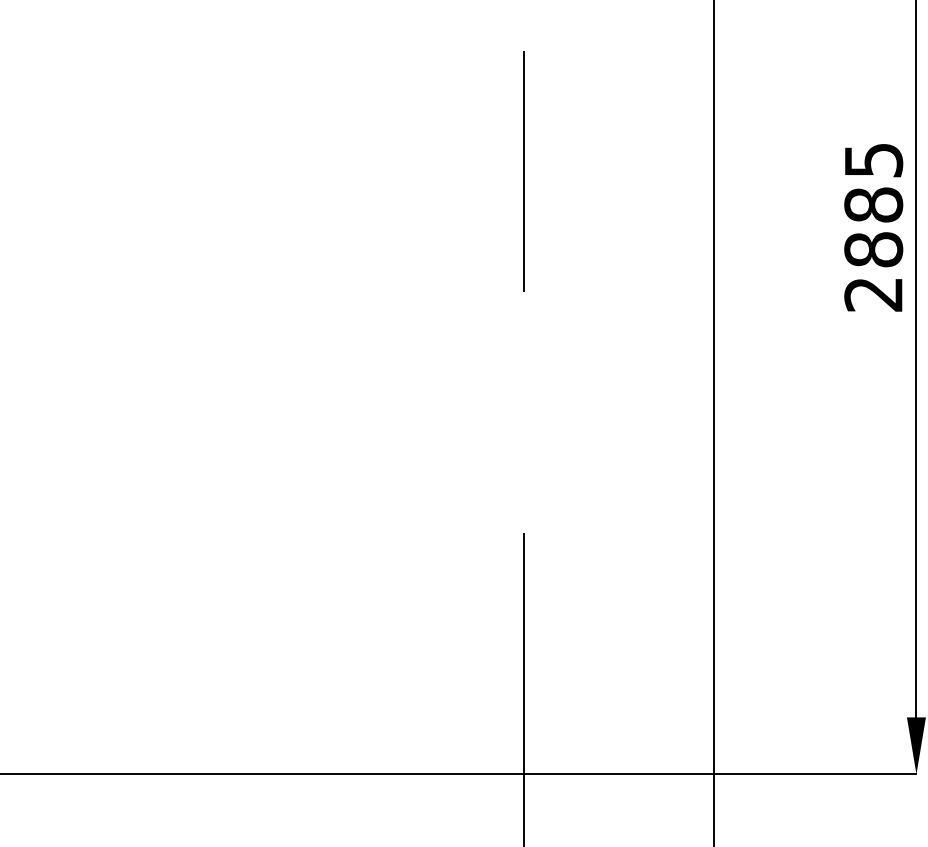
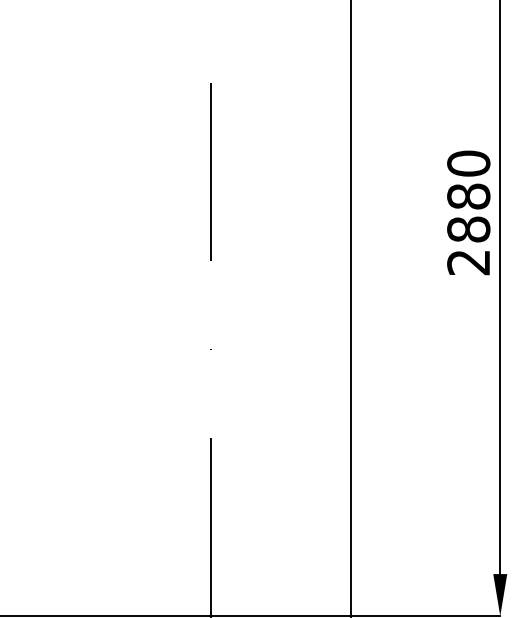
text: (873, 159) -> (468, 163), 2885 -> 2880

